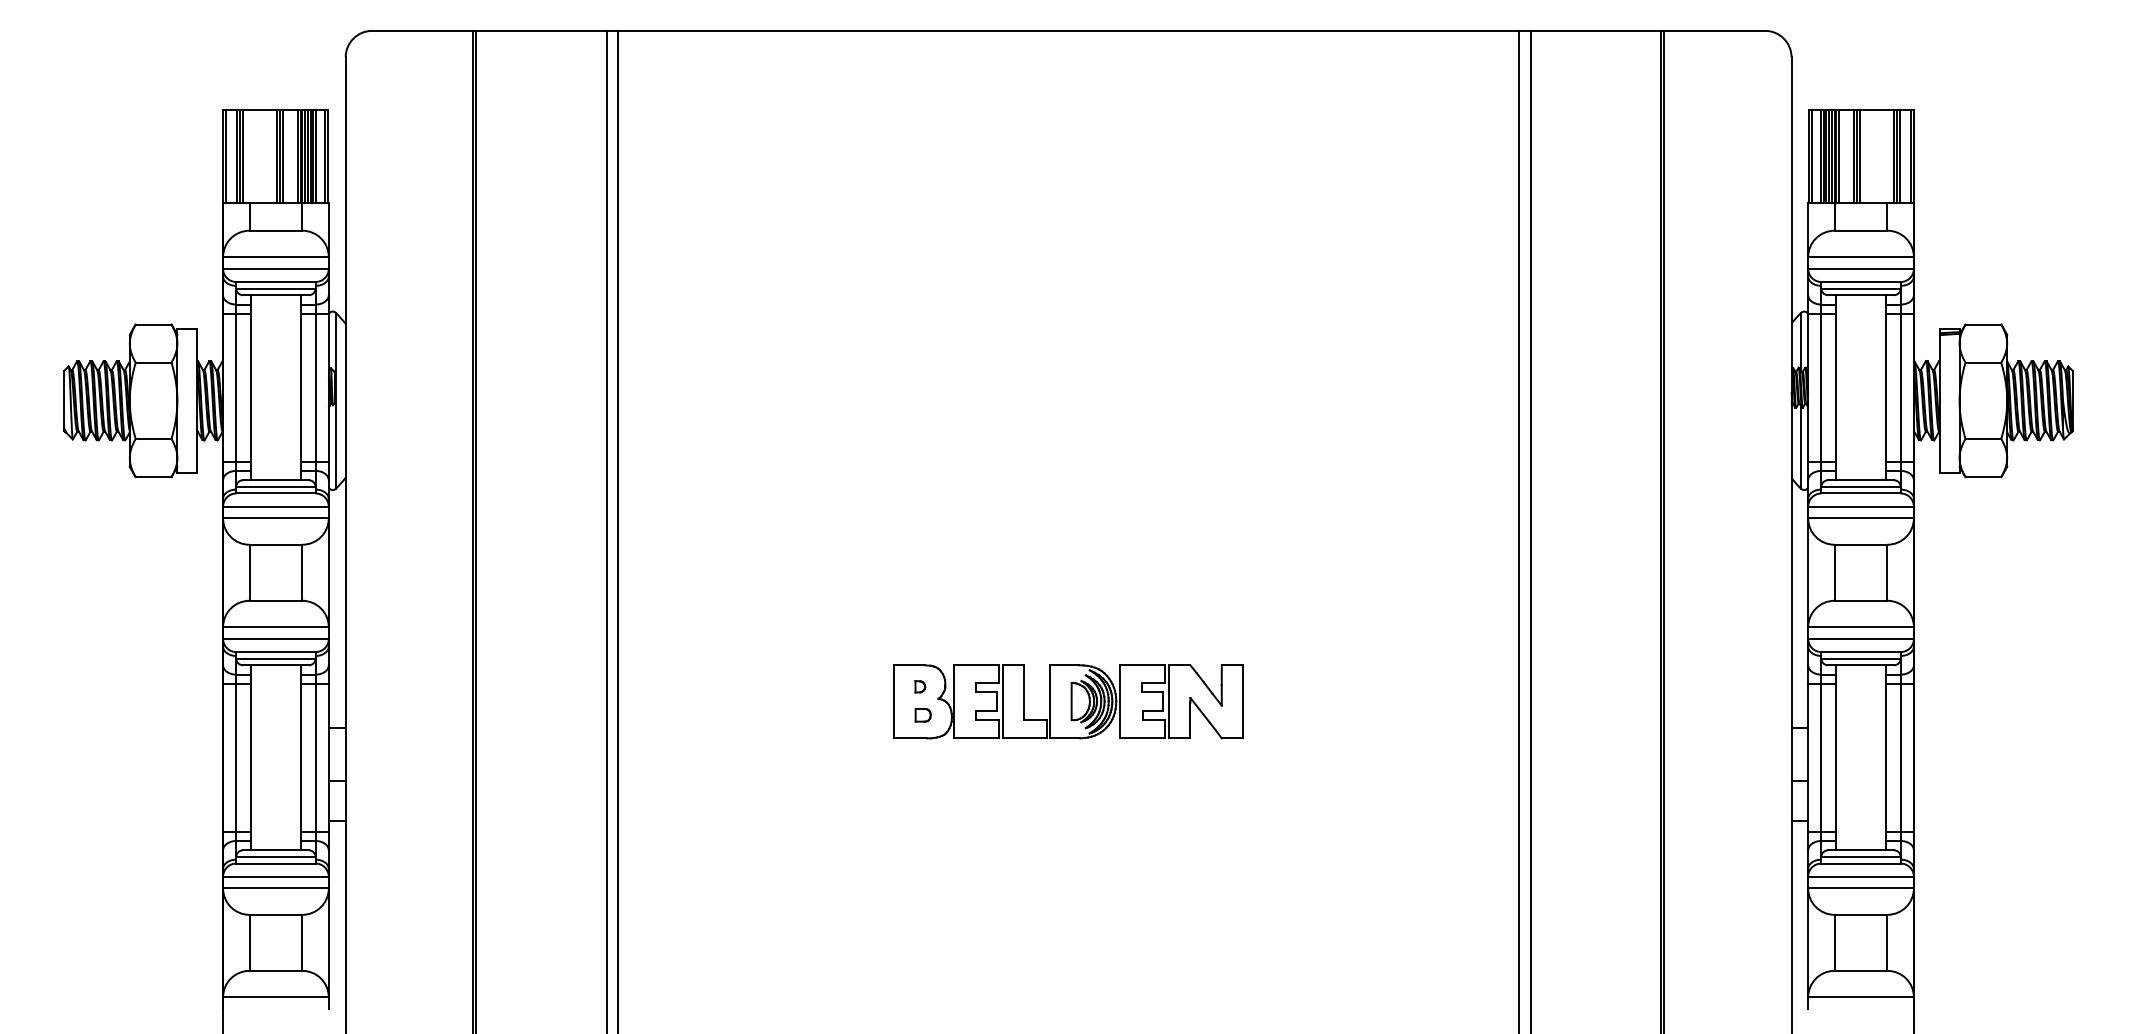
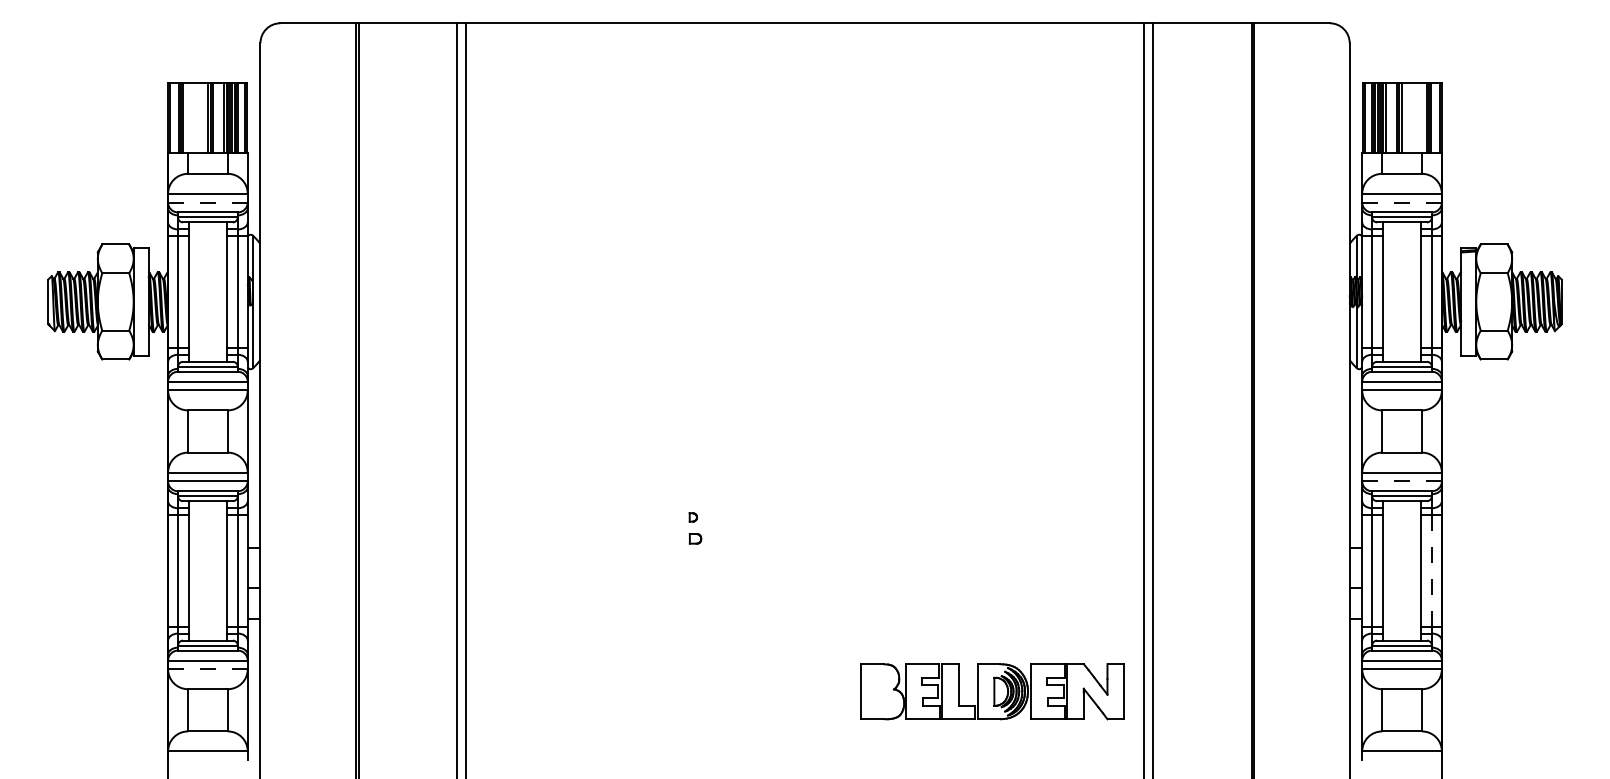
line: (275, 268) -> (207, 202), solid -> dashed
line: (1861, 268) -> (1402, 202), solid -> dashed
line: (1861, 639) -> (1402, 481), solid -> dashed
part: (1069, 701) -> (992, 691), moved
line: (1900, 757) -> (1431, 570), solid -> dashed
line: (275, 888) -> (207, 669), solid -> dashed

